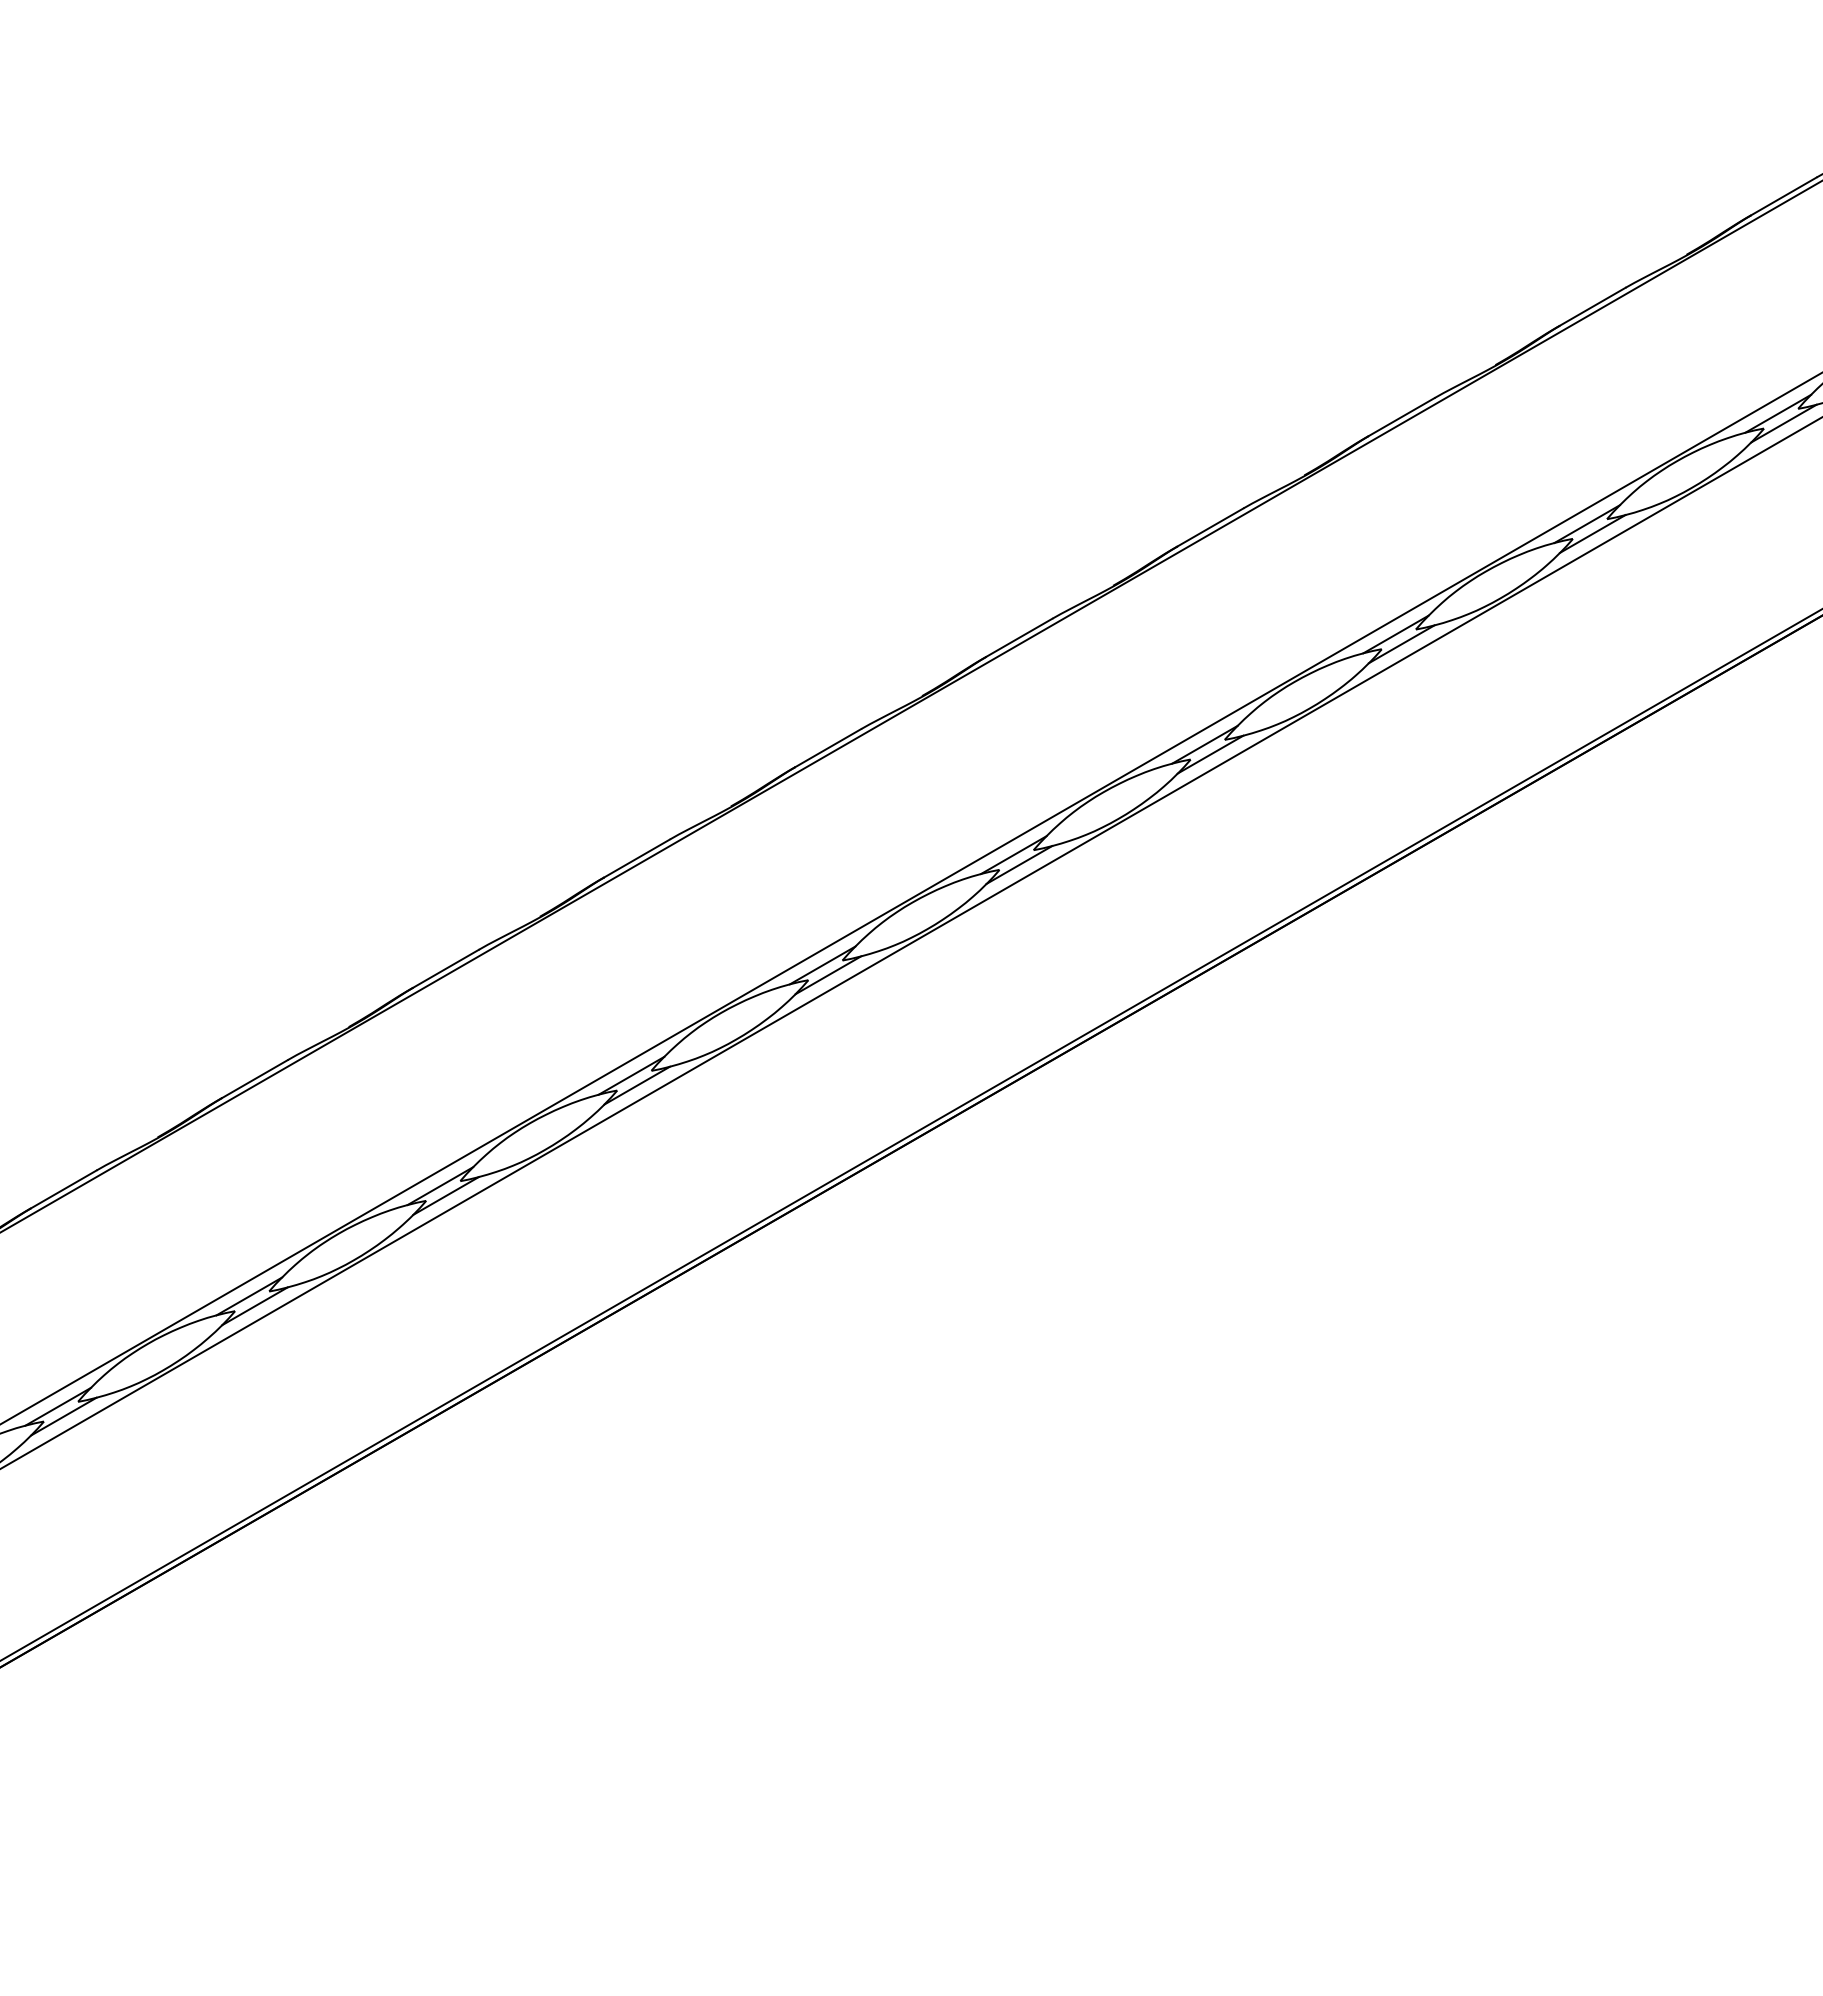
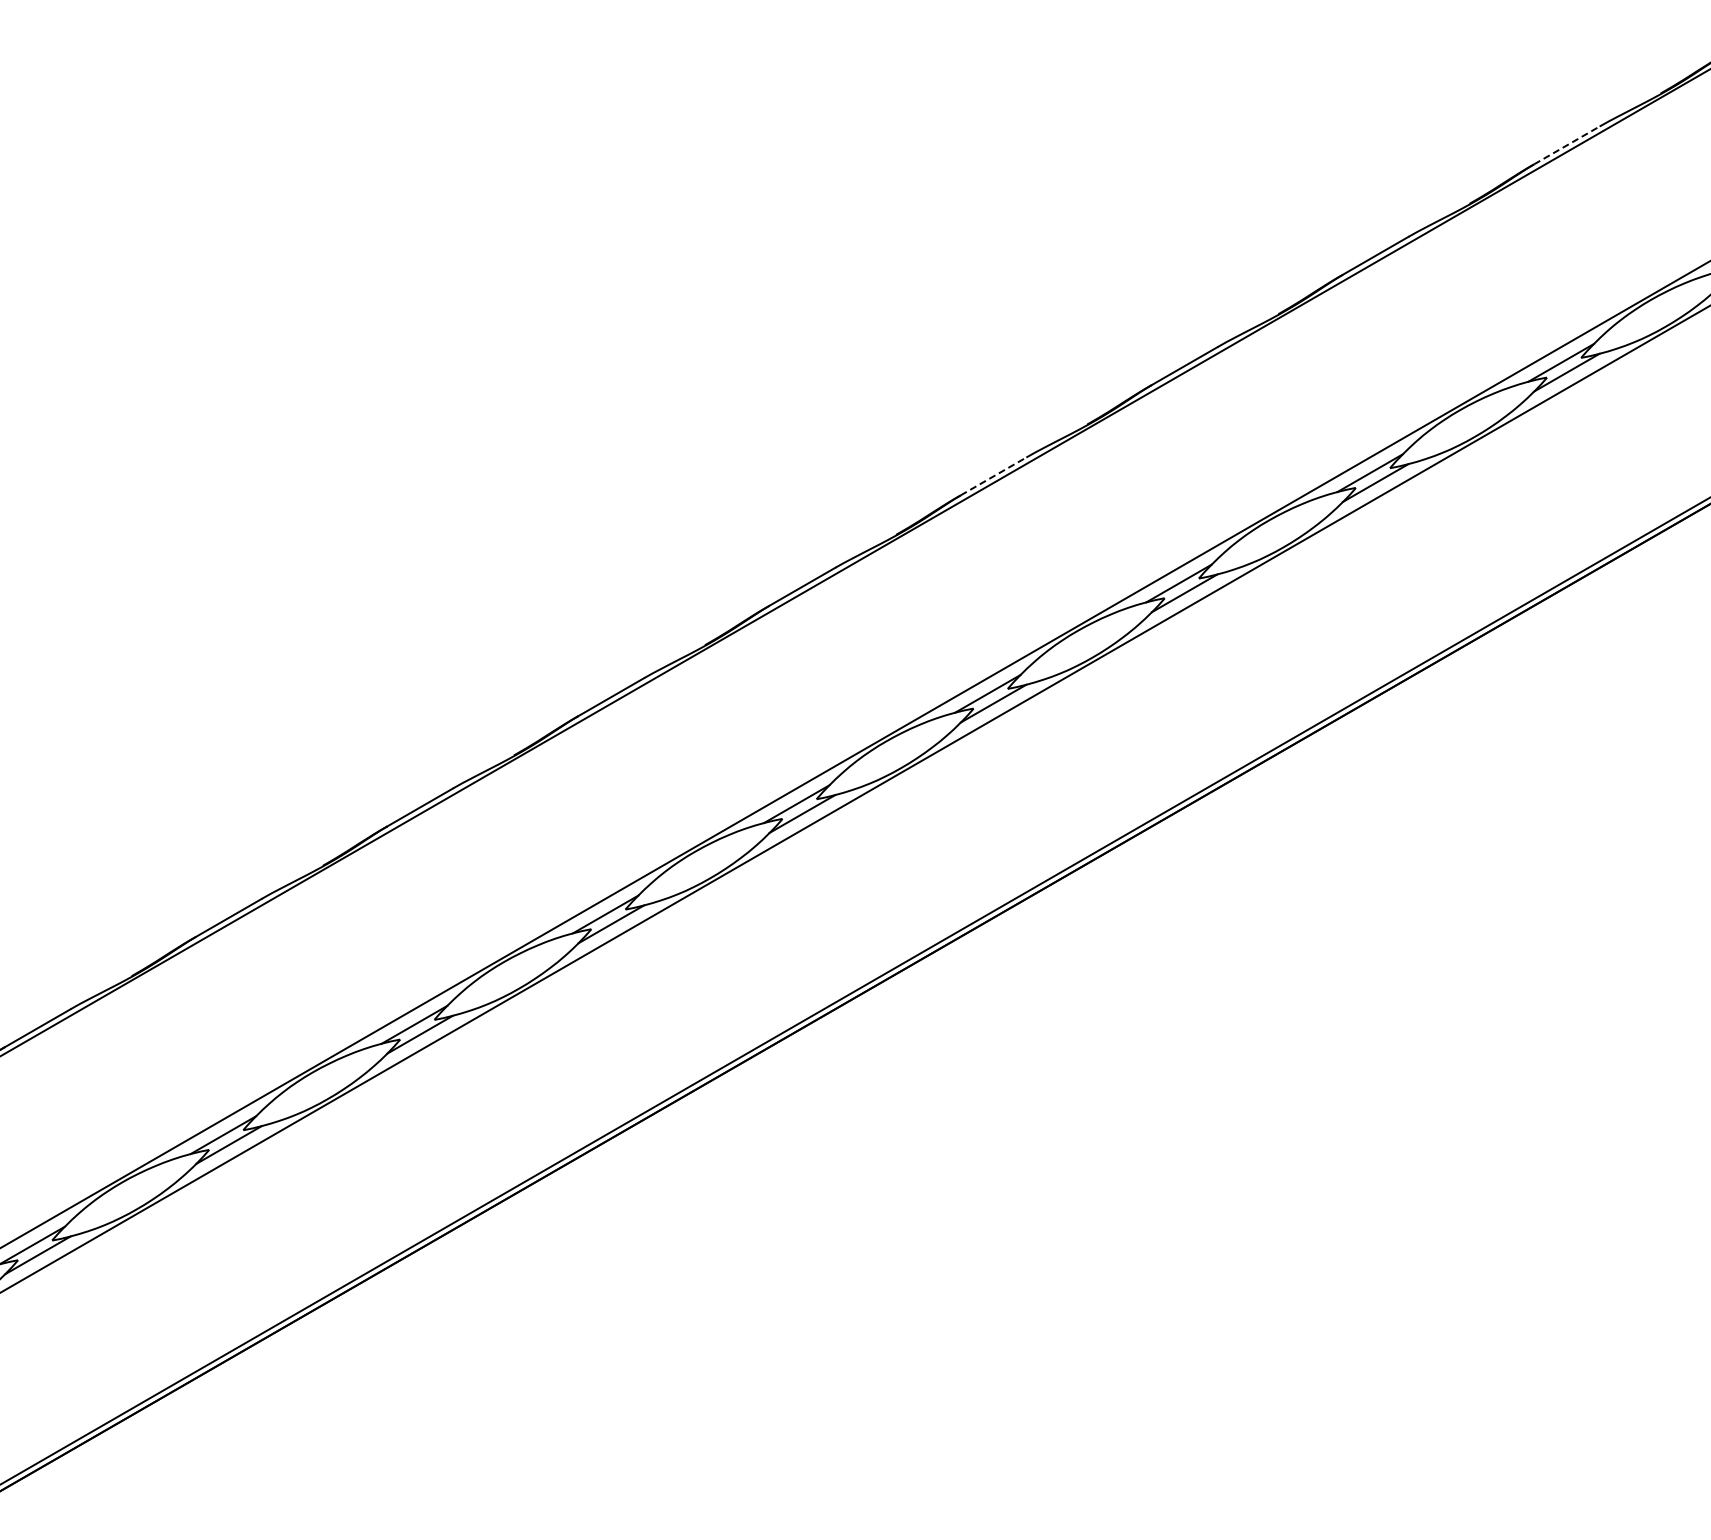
line: (1783, 196) -> (1566, 145), solid -> dashed
line: (1210, 527) -> (993, 476), solid -> dashed

